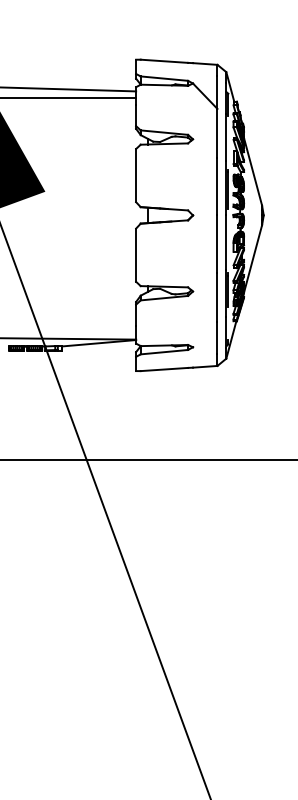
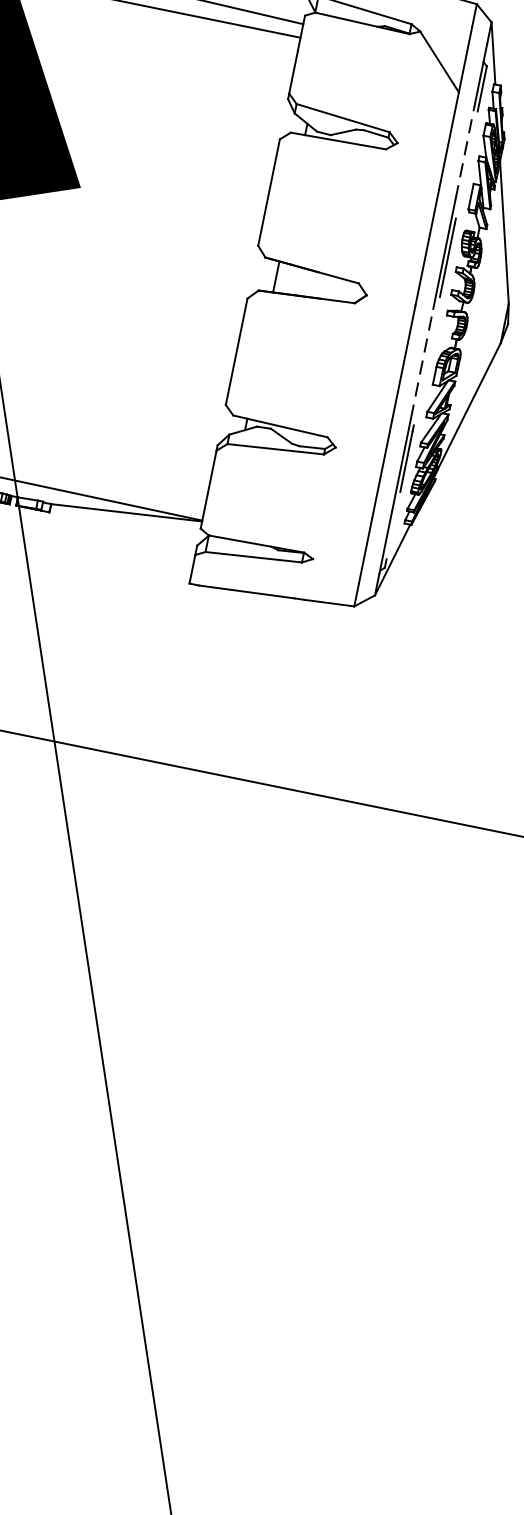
line: (226, 136) -> (465, 151), solid -> dashed
line: (226, 242) -> (422, 363), solid -> dashed

